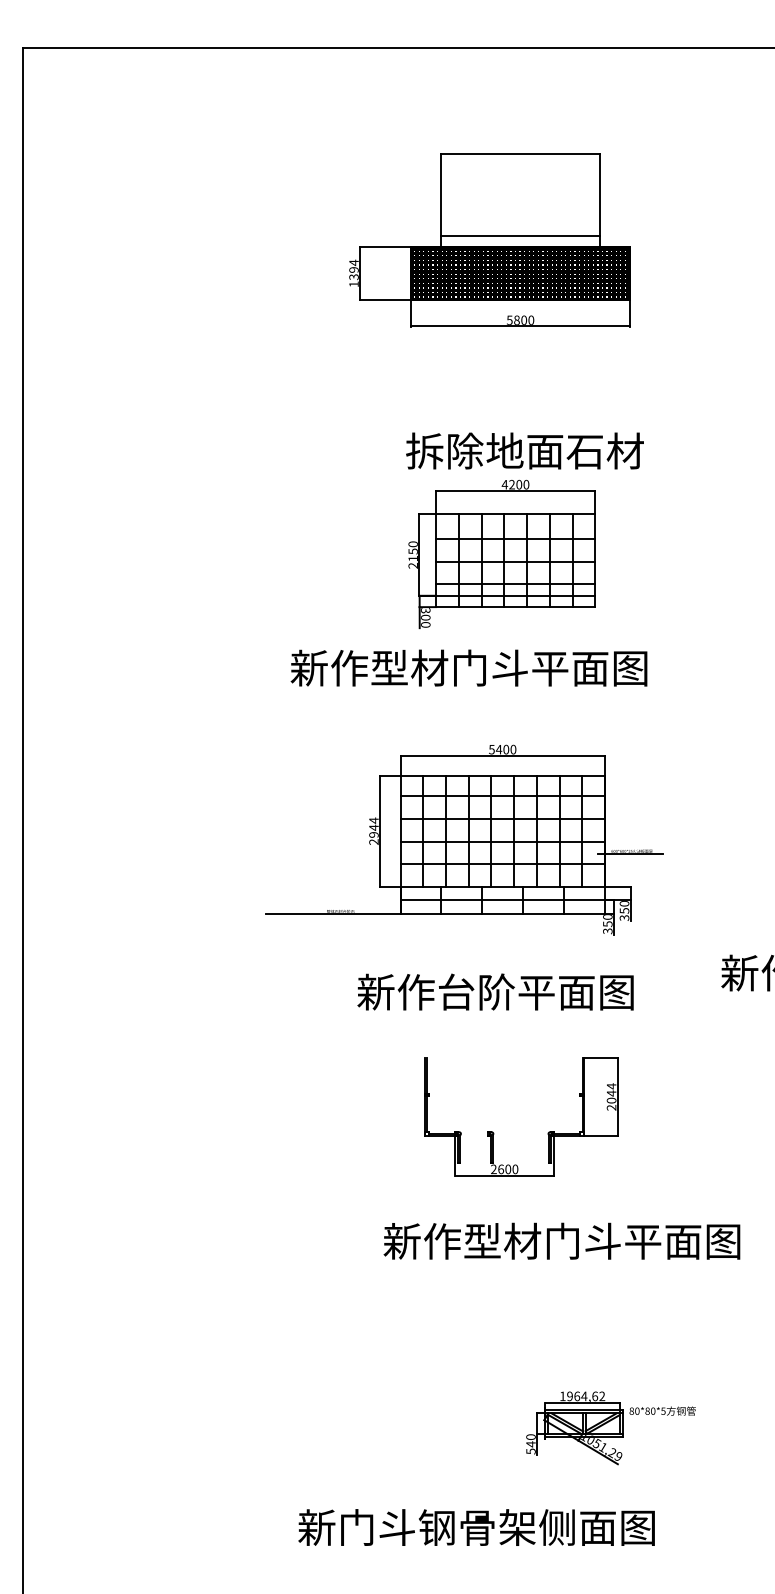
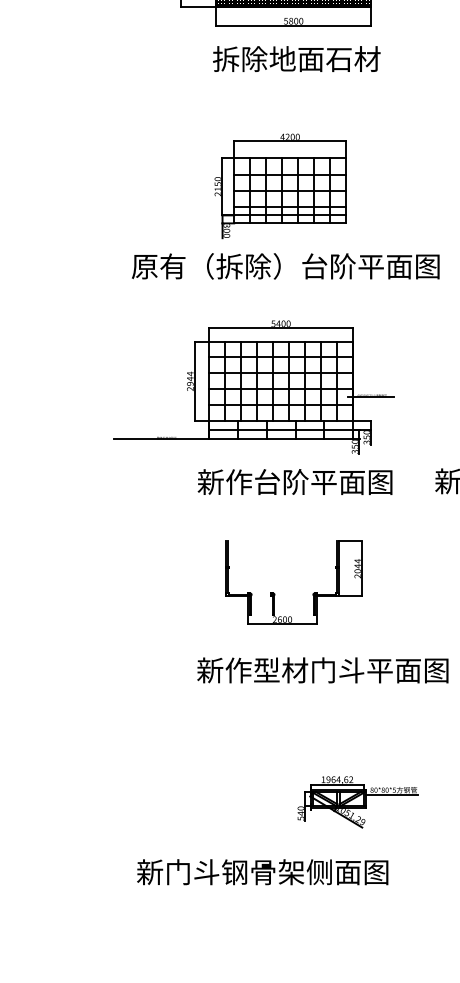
text: (524, 450) -> (296, 58), moved
text: (508, 667) -> (285, 265), 新作型材门斗平面图 -> 原有（拆除）台阶平面图
text: (495, 991) -> (295, 481), moved
line: (659, 1418) -> (391, 795), added

